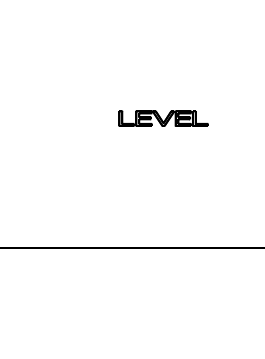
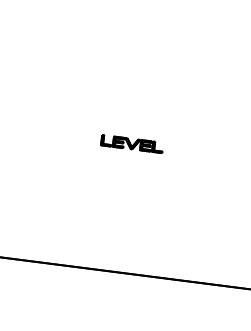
part: (163, 118) -> (132, 143), size x0.7

